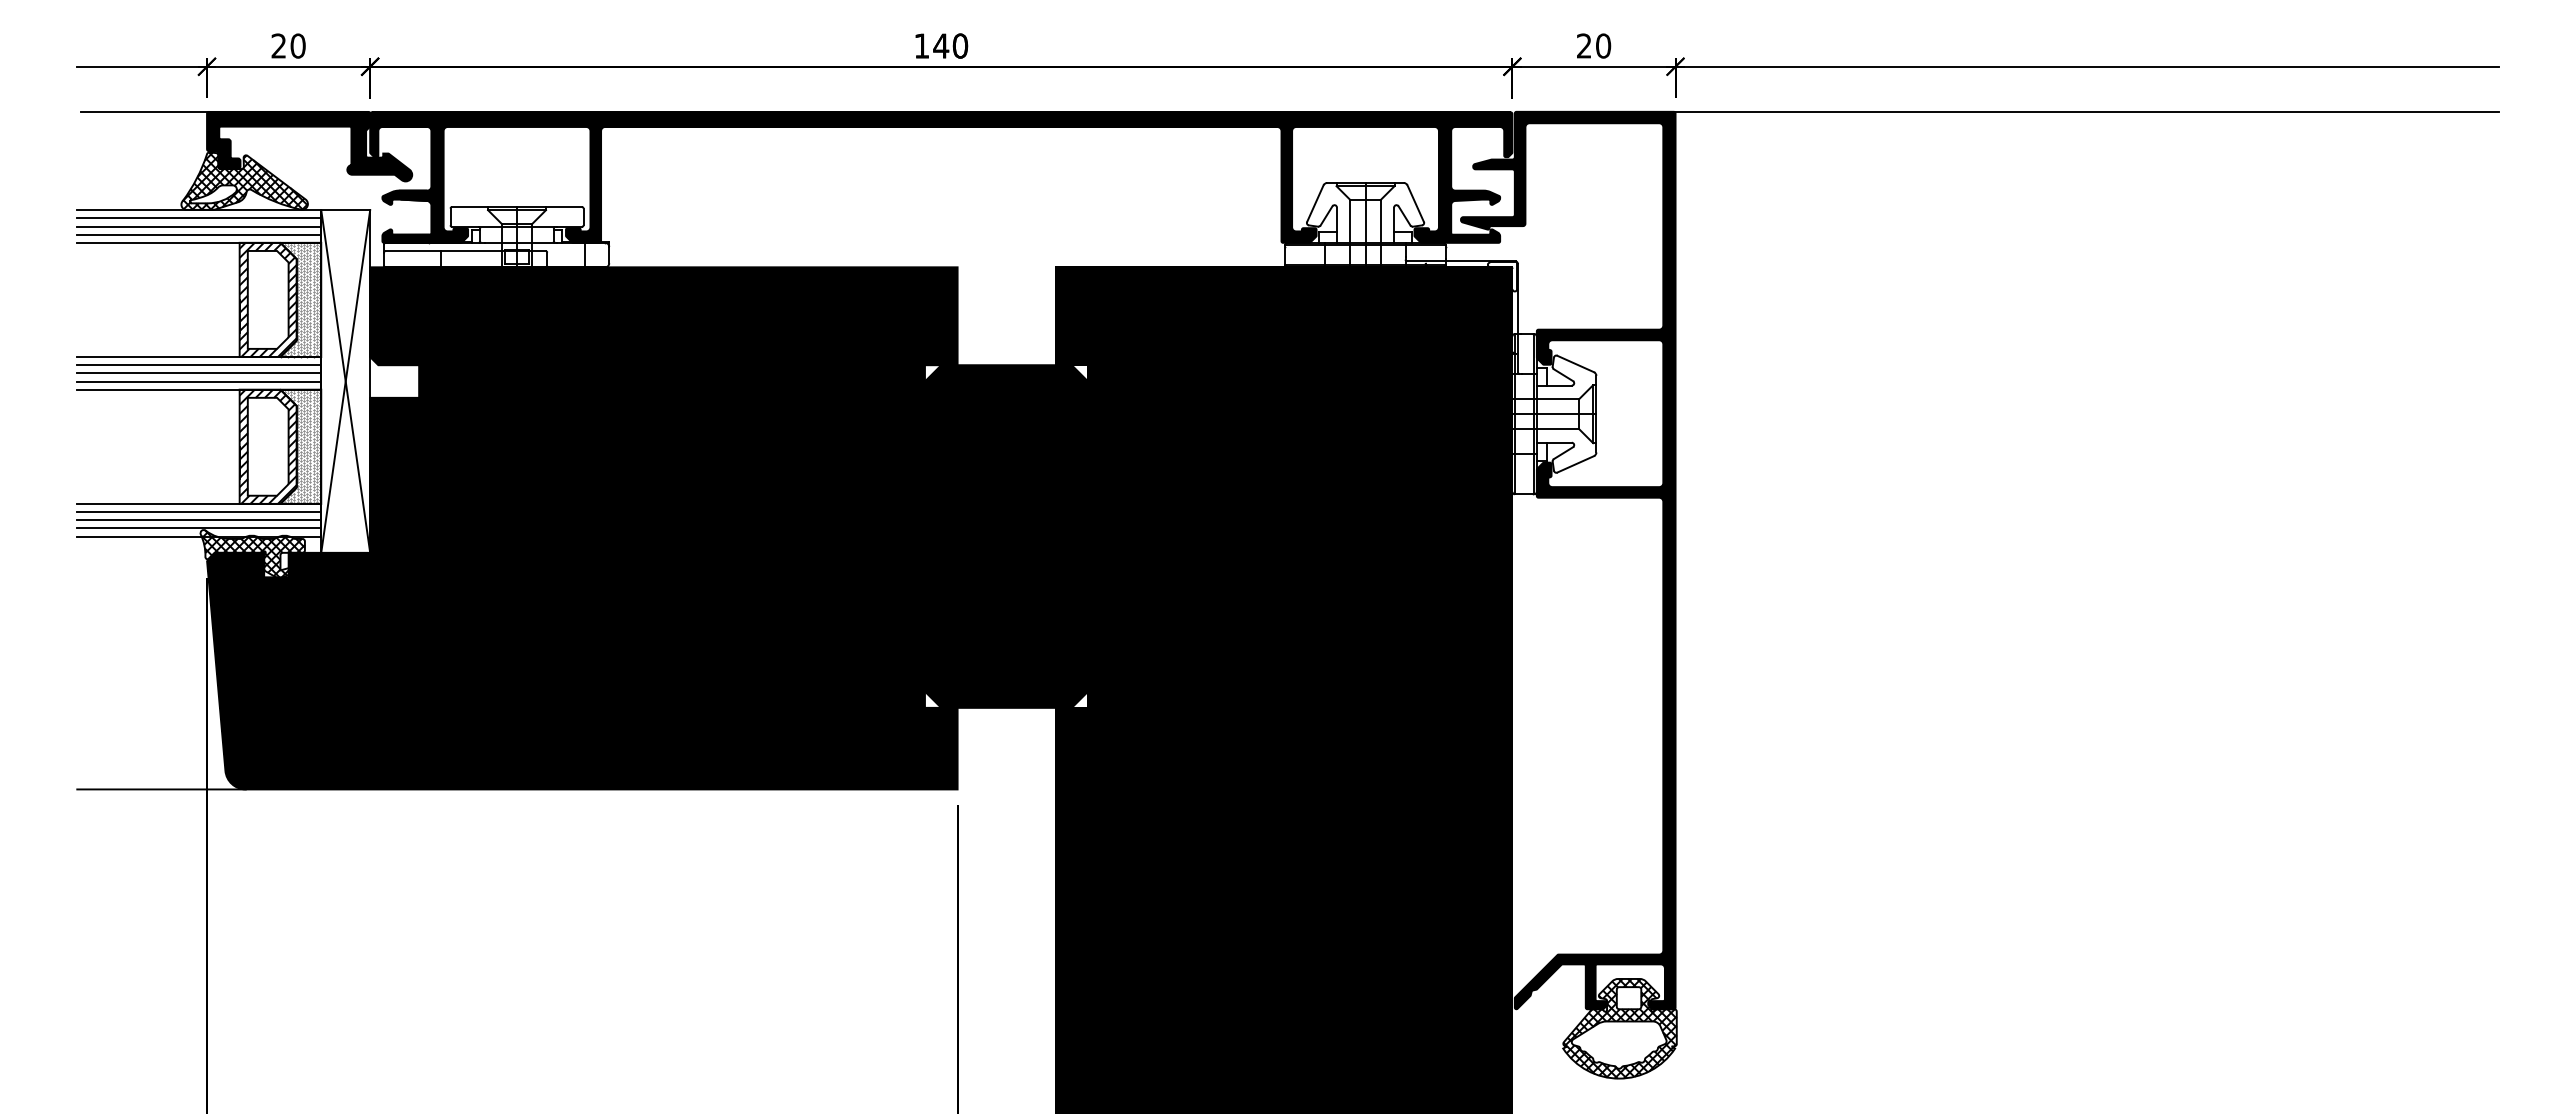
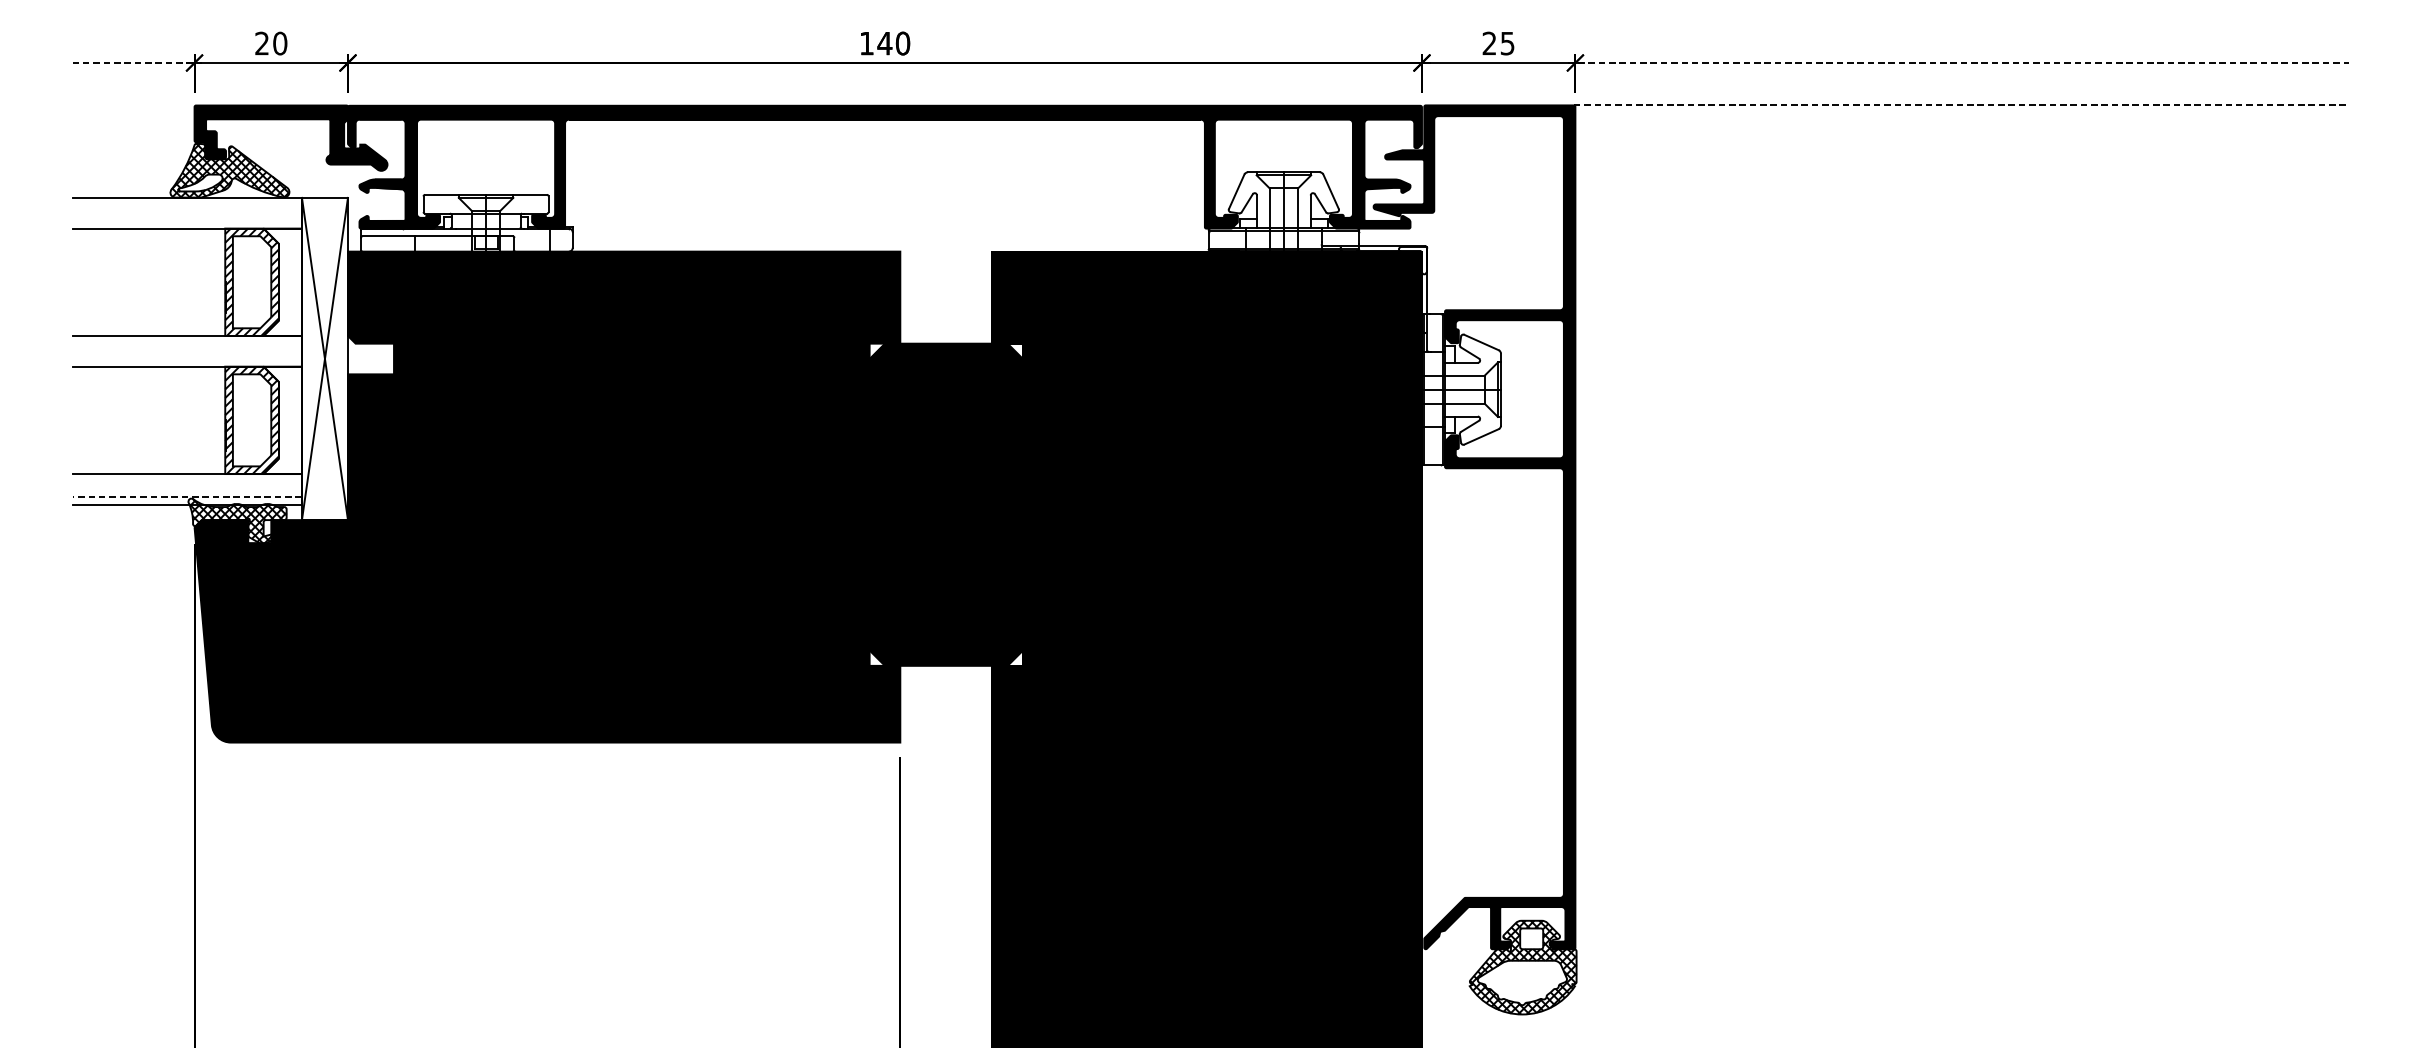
text: (1603, 45) -> (1507, 43), 20 -> 25
line: (146, 66) -> (137, 62), solid -> dashed
line: (2083, 66) -> (1959, 62), solid -> dashed
line: (144, 111) -> (135, 105), removed
line: (2086, 111) -> (1961, 105), solid -> dashed
line: (199, 218) -> (187, 205), removed
line: (199, 226) -> (187, 213), removed
line: (199, 234) -> (187, 220), removed
hatch: (300, 299) -> (282, 281), removed
line: (199, 365) -> (187, 343), removed
line: (199, 373) -> (187, 351), removed
line: (199, 381) -> (187, 358), removed
hatch: (300, 446) -> (282, 420), removed
line: (199, 512) -> (187, 482), removed
line: (199, 520) -> (187, 489), removed
line: (199, 528) -> (187, 497), solid -> dashed
line: (161, 789) -> (151, 742), removed

